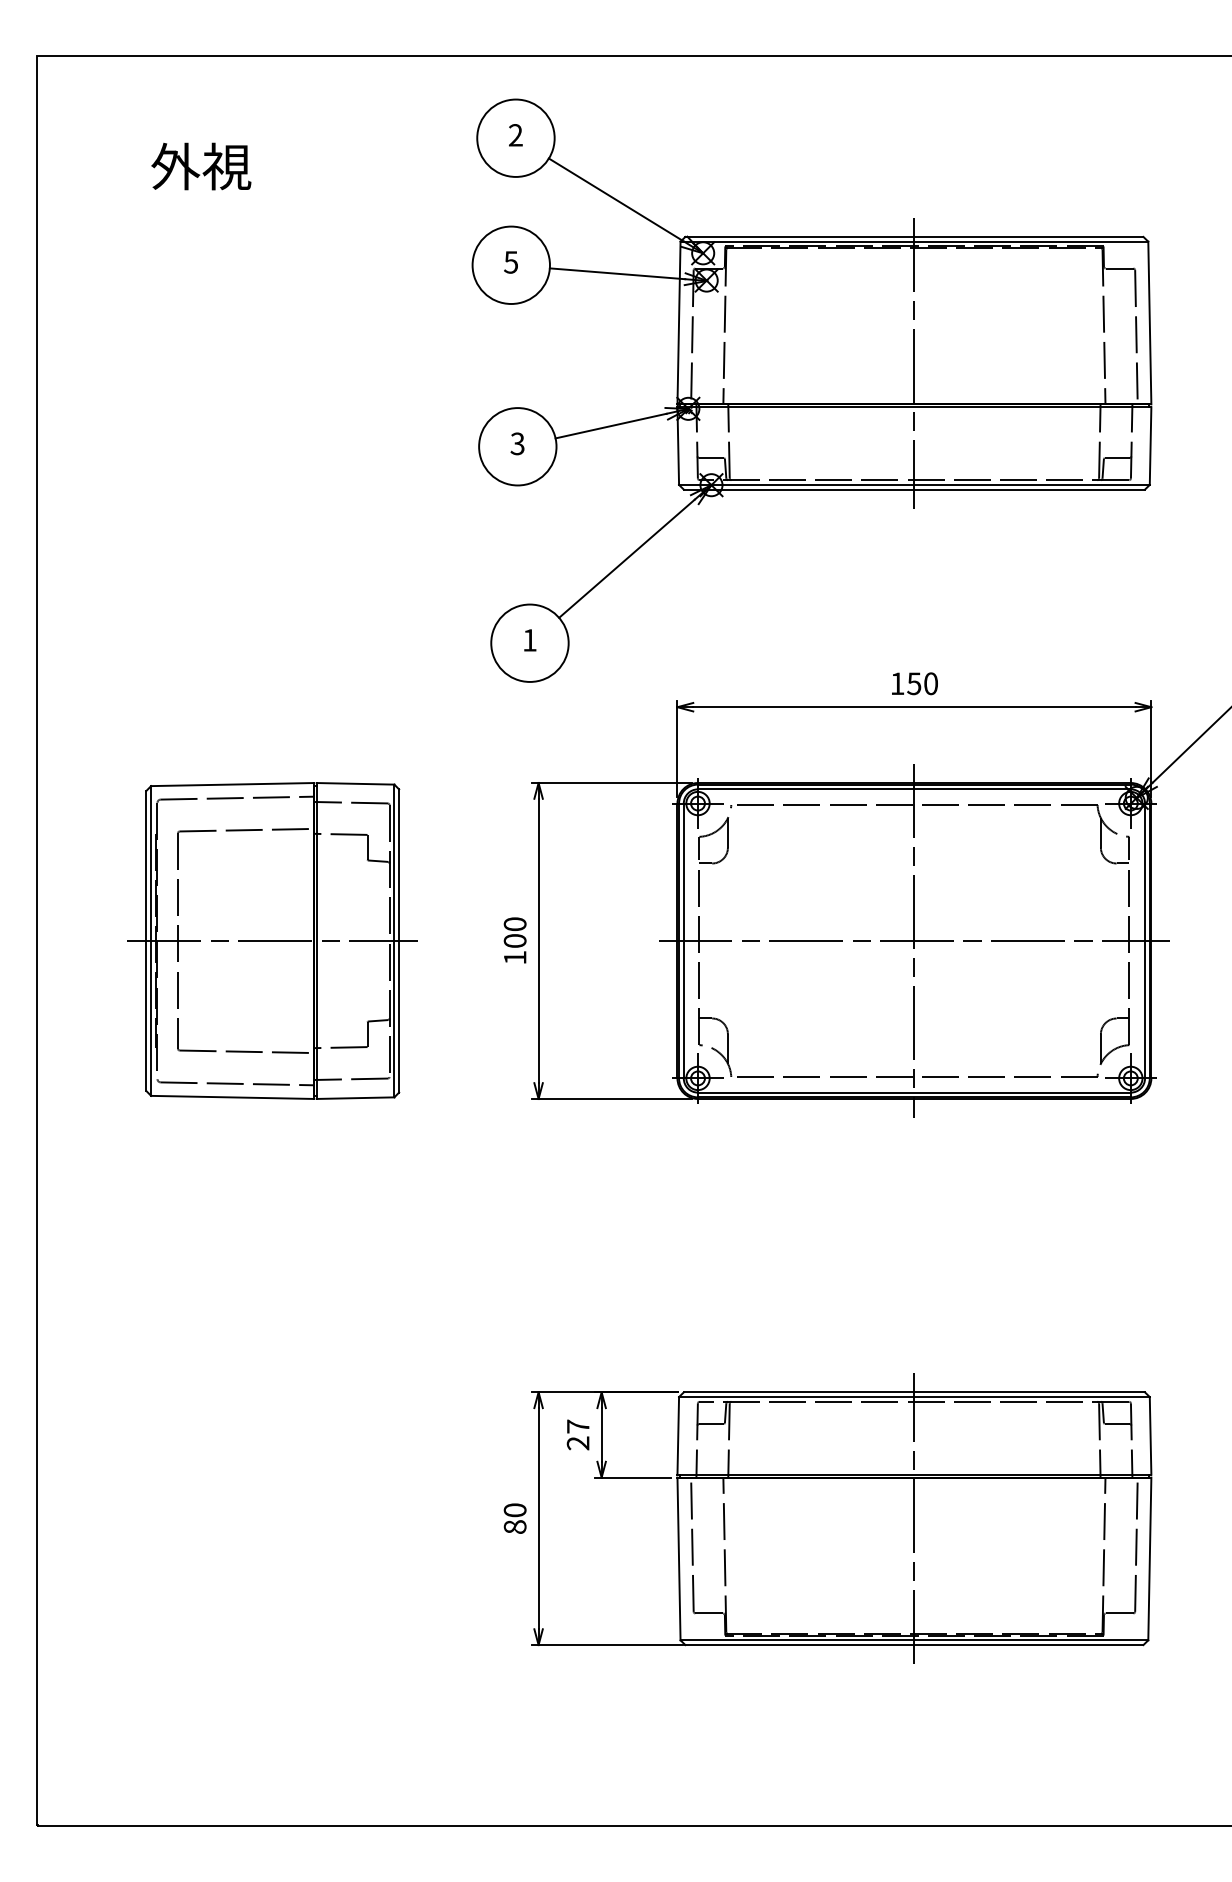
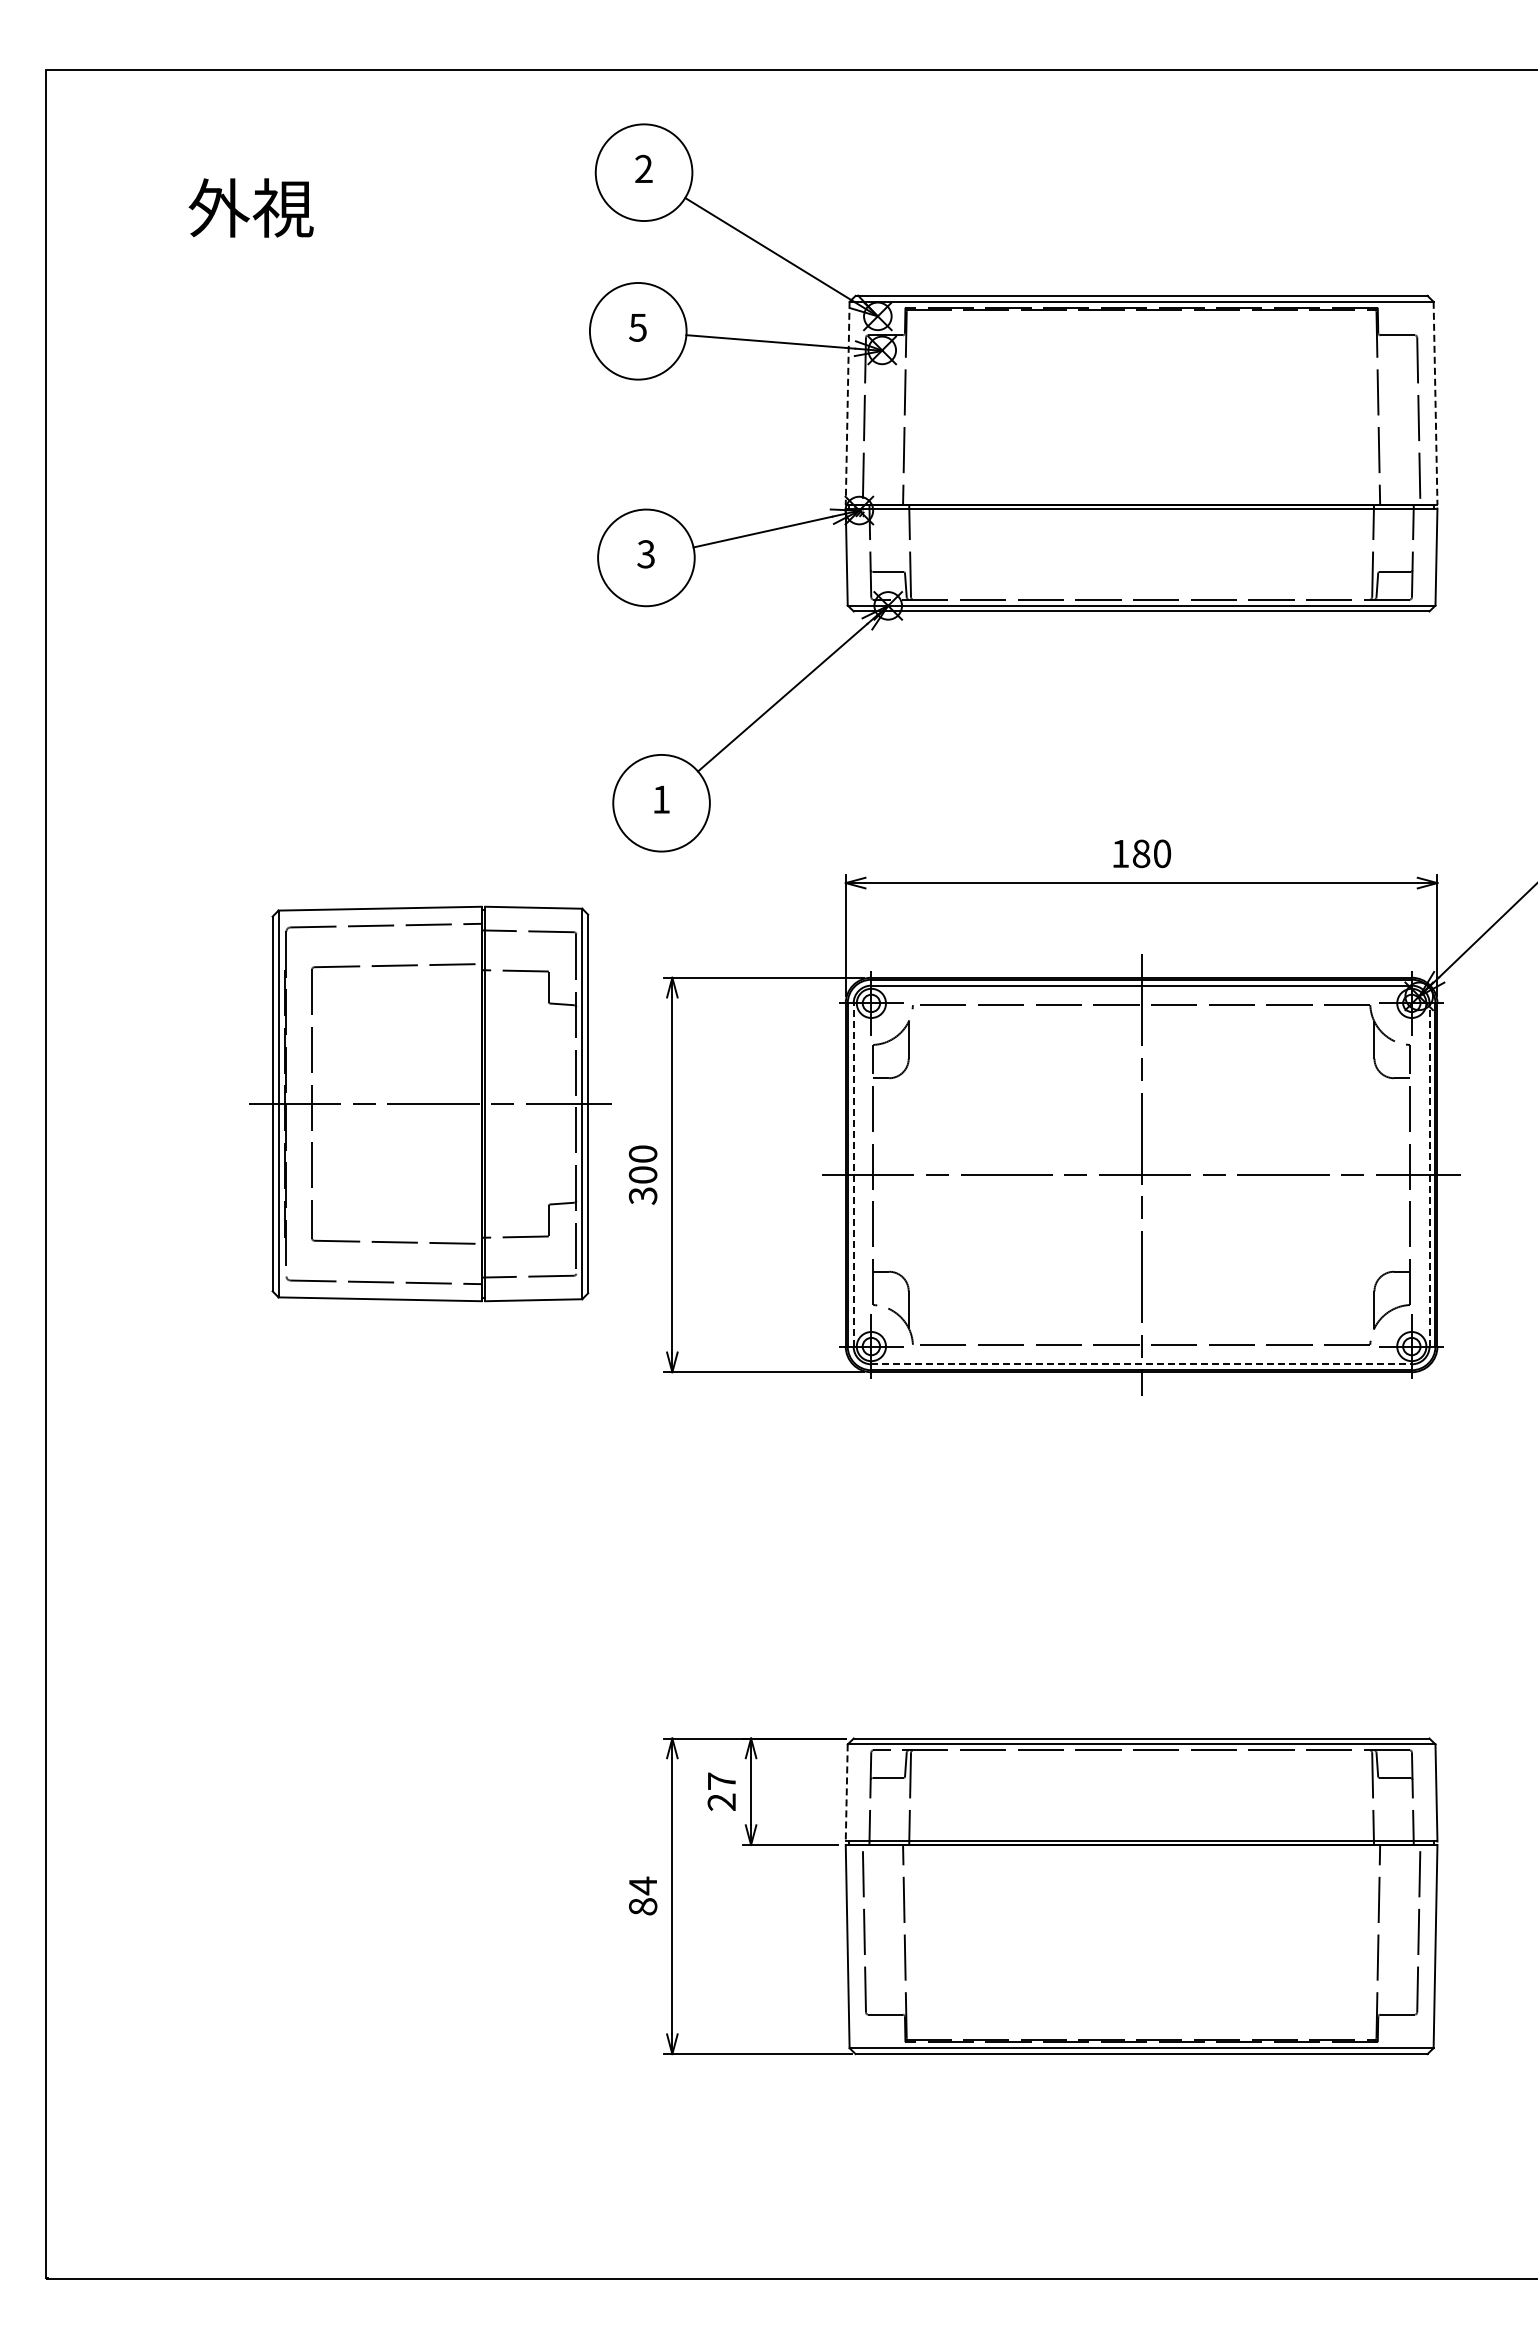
line: (678, 323) -> (847, 403), solid -> dashed
line: (1149, 323) -> (1435, 403), solid -> dashed
line: (914, 363) -> (1141, 453), removed
text: (914, 683) -> (1141, 853), 150 -> 180
part: (272, 940) -> (430, 1103), moved
line: (683, 941) -> (853, 1175), solid -> dashed
line: (1144, 941) -> (1429, 1175), solid -> dashed
text: (514, 957) -> (642, 1195), 100 -> 300
line: (915, 1092) -> (1142, 1364), solid -> dashed
line: (678, 1435) -> (846, 1792), solid -> dashed
text: (514, 1510) -> (642, 1885), 80 -> 84
line: (914, 1518) -> (1141, 1895), removed

